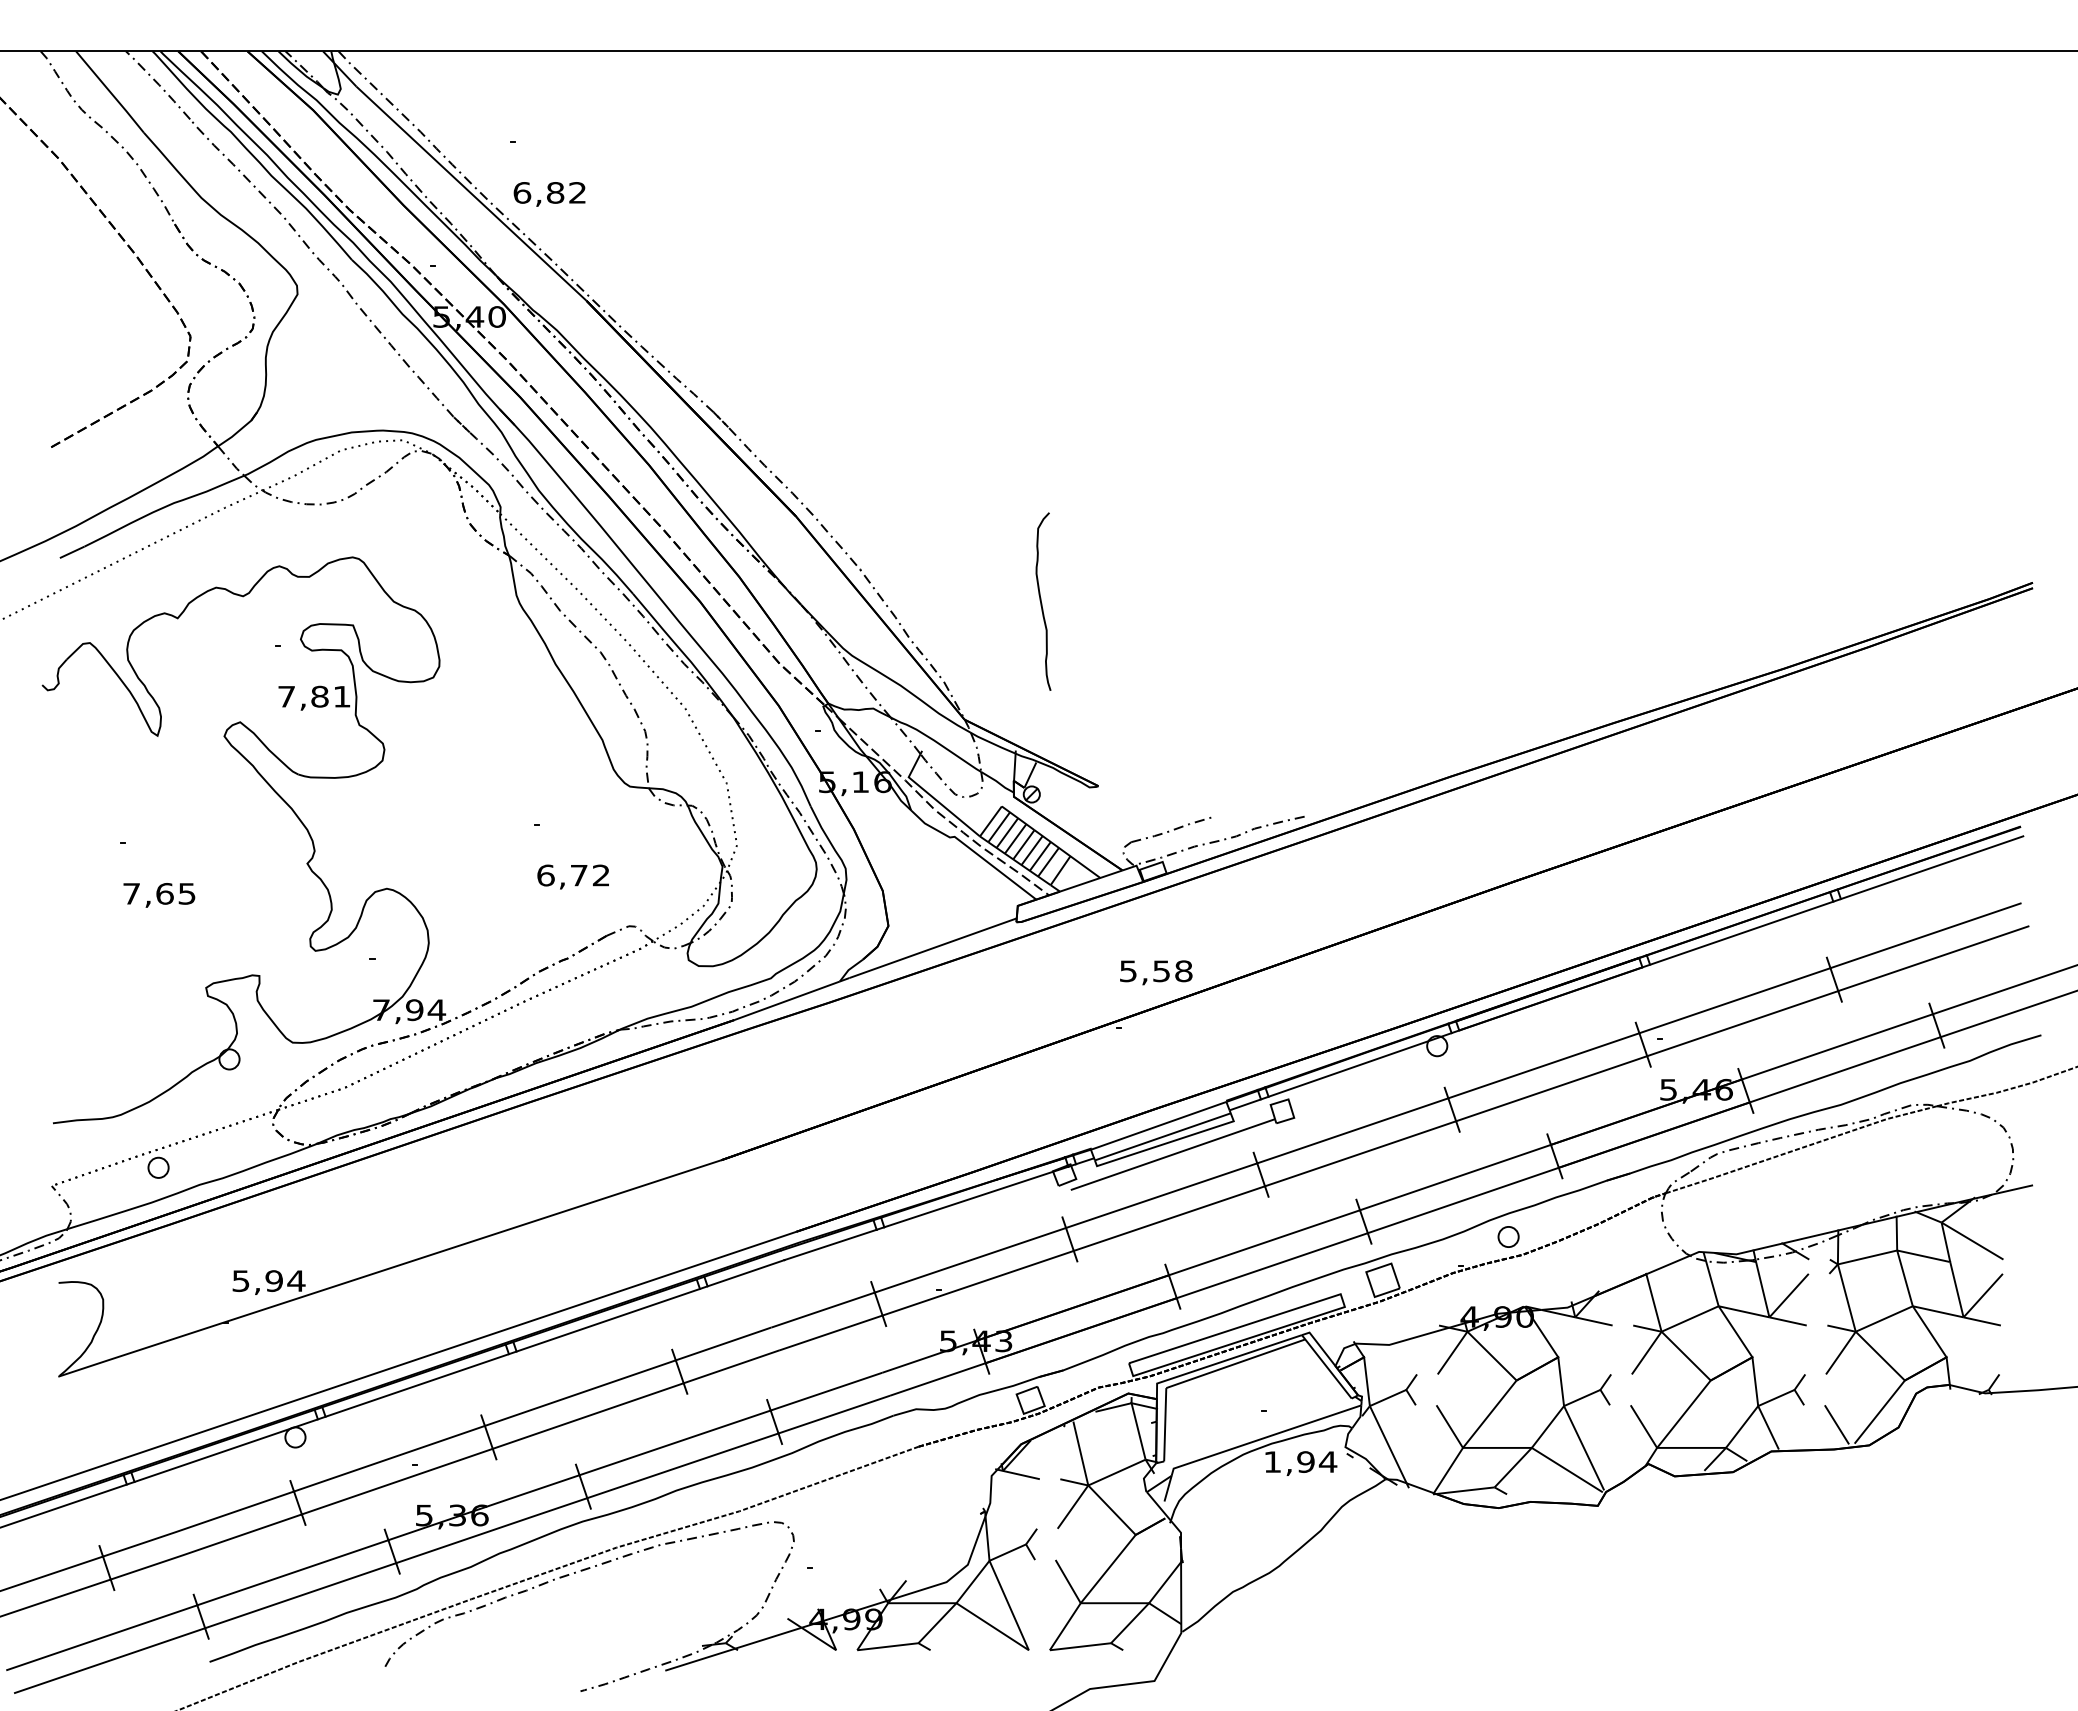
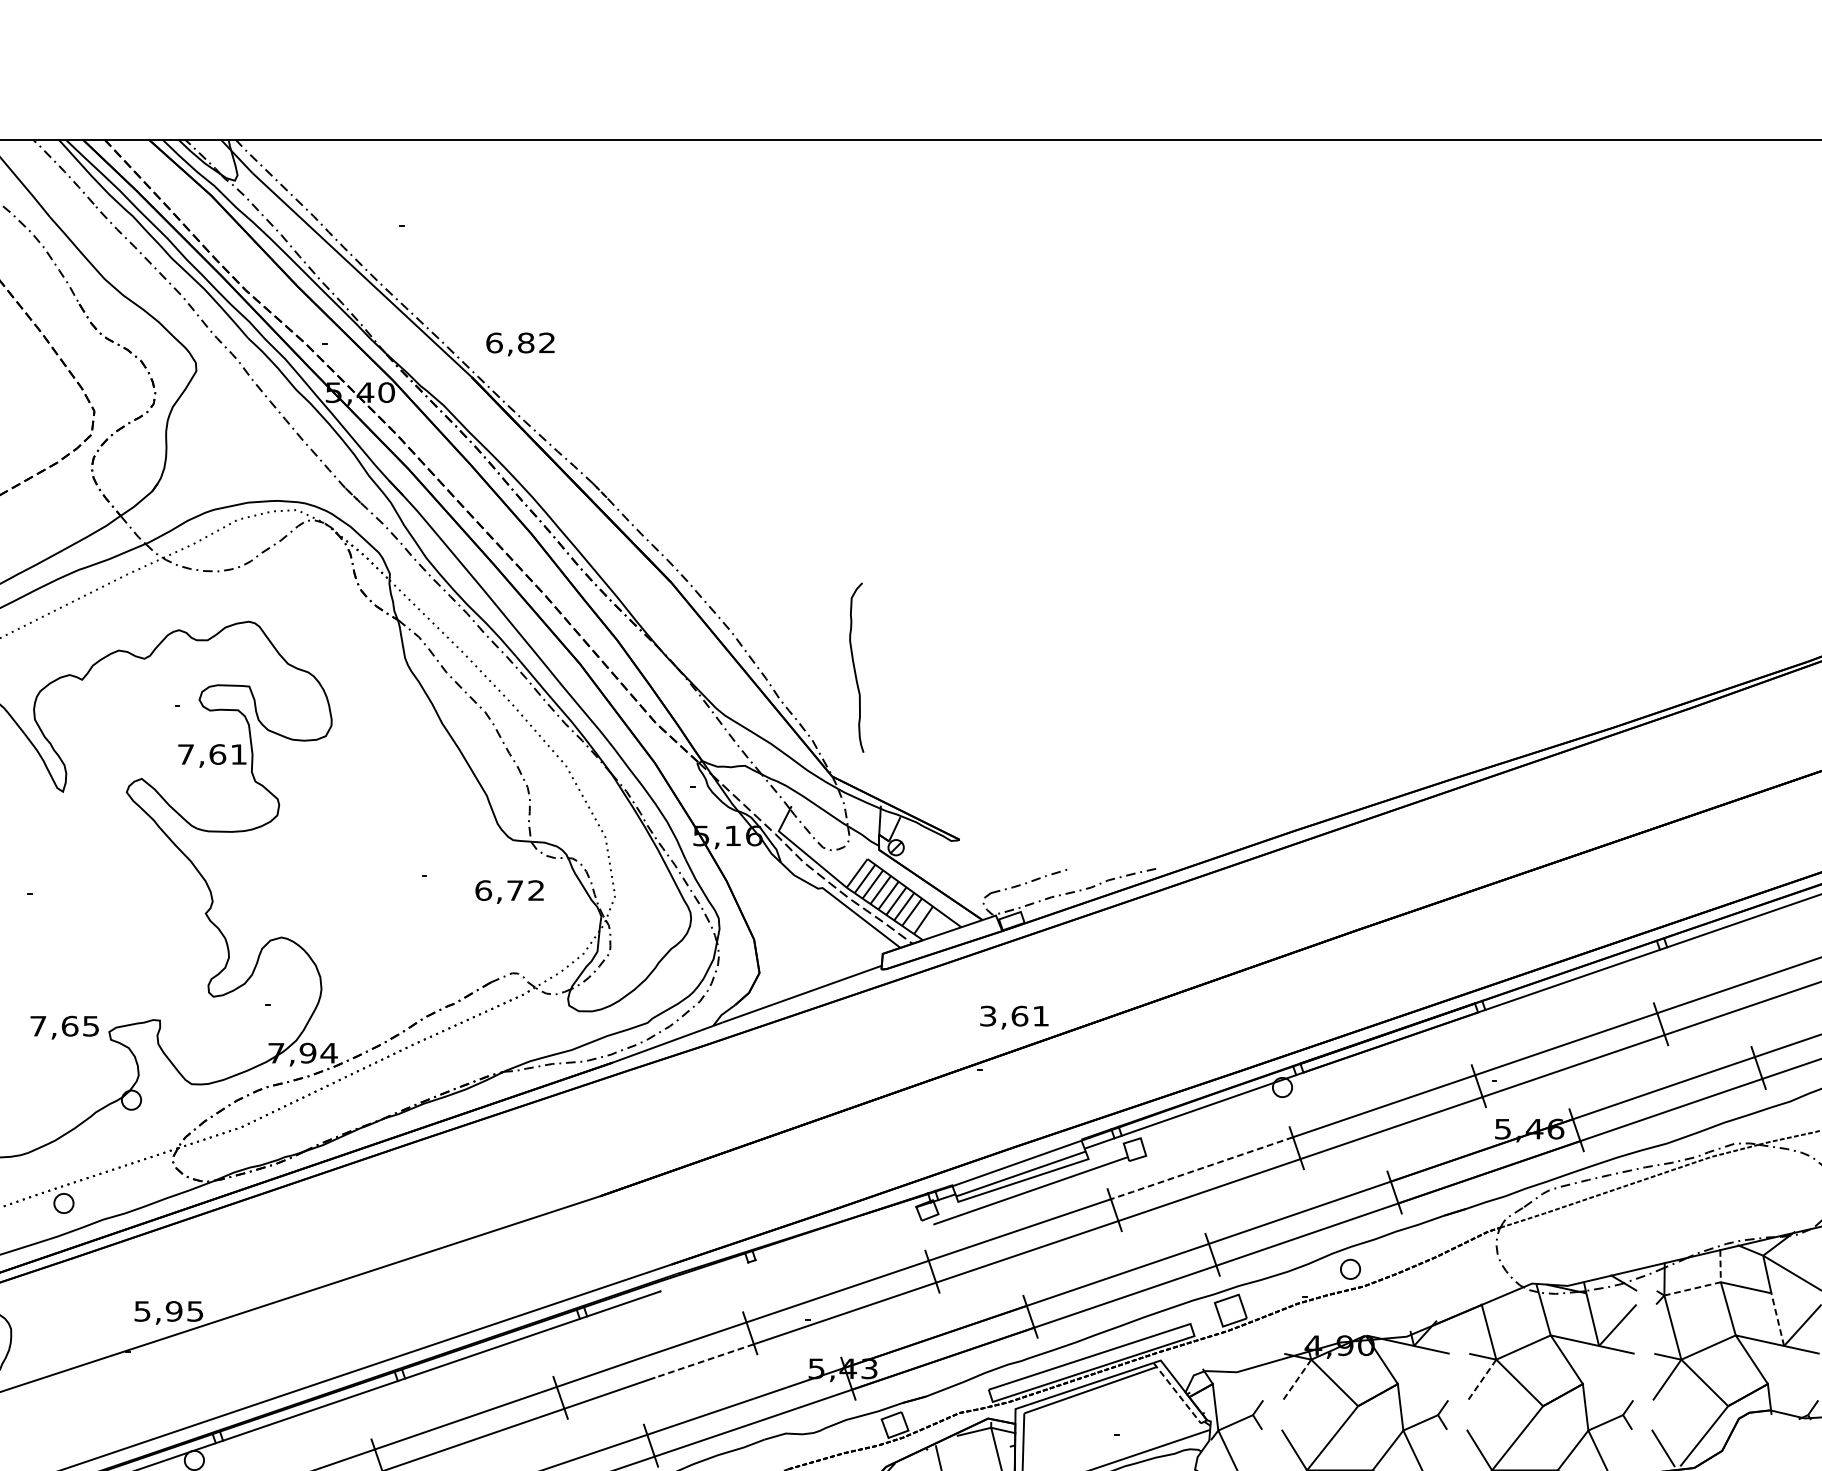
text: (549, 194) -> (520, 344), moved
curve: (1041, 601) -> (854, 667), moved
text: (319, 696) -> (217, 754), 7,81 -> 7,61
text: (572, 876) -> (508, 891), moved
text: (159, 895) -> (64, 1027), moved
text: (1156, 971) -> (1014, 1016), 5,58 -> 3,61
line: (1351, 1131) -> (1200, 1168), solid -> dashed
line: (968, 1199) -> (835, 1233), removed
line: (830, 1244) -> (704, 1276), removed
line: (1884, 1253) -> (1708, 1285), solid -> dashed
text: (296, 1281) -> (195, 1311), 5,94 -> 5,95
line: (1956, 1289) -> (1777, 1319), solid -> dashed
line: (830, 1333) -> (704, 1361), solid -> dashed
line: (1452, 1353) -> (1297, 1380), solid -> dashed
line: (1646, 1353) -> (1481, 1380), solid -> dashed
line: (1327, 1367) -> (1177, 1393), solid -> dashed

